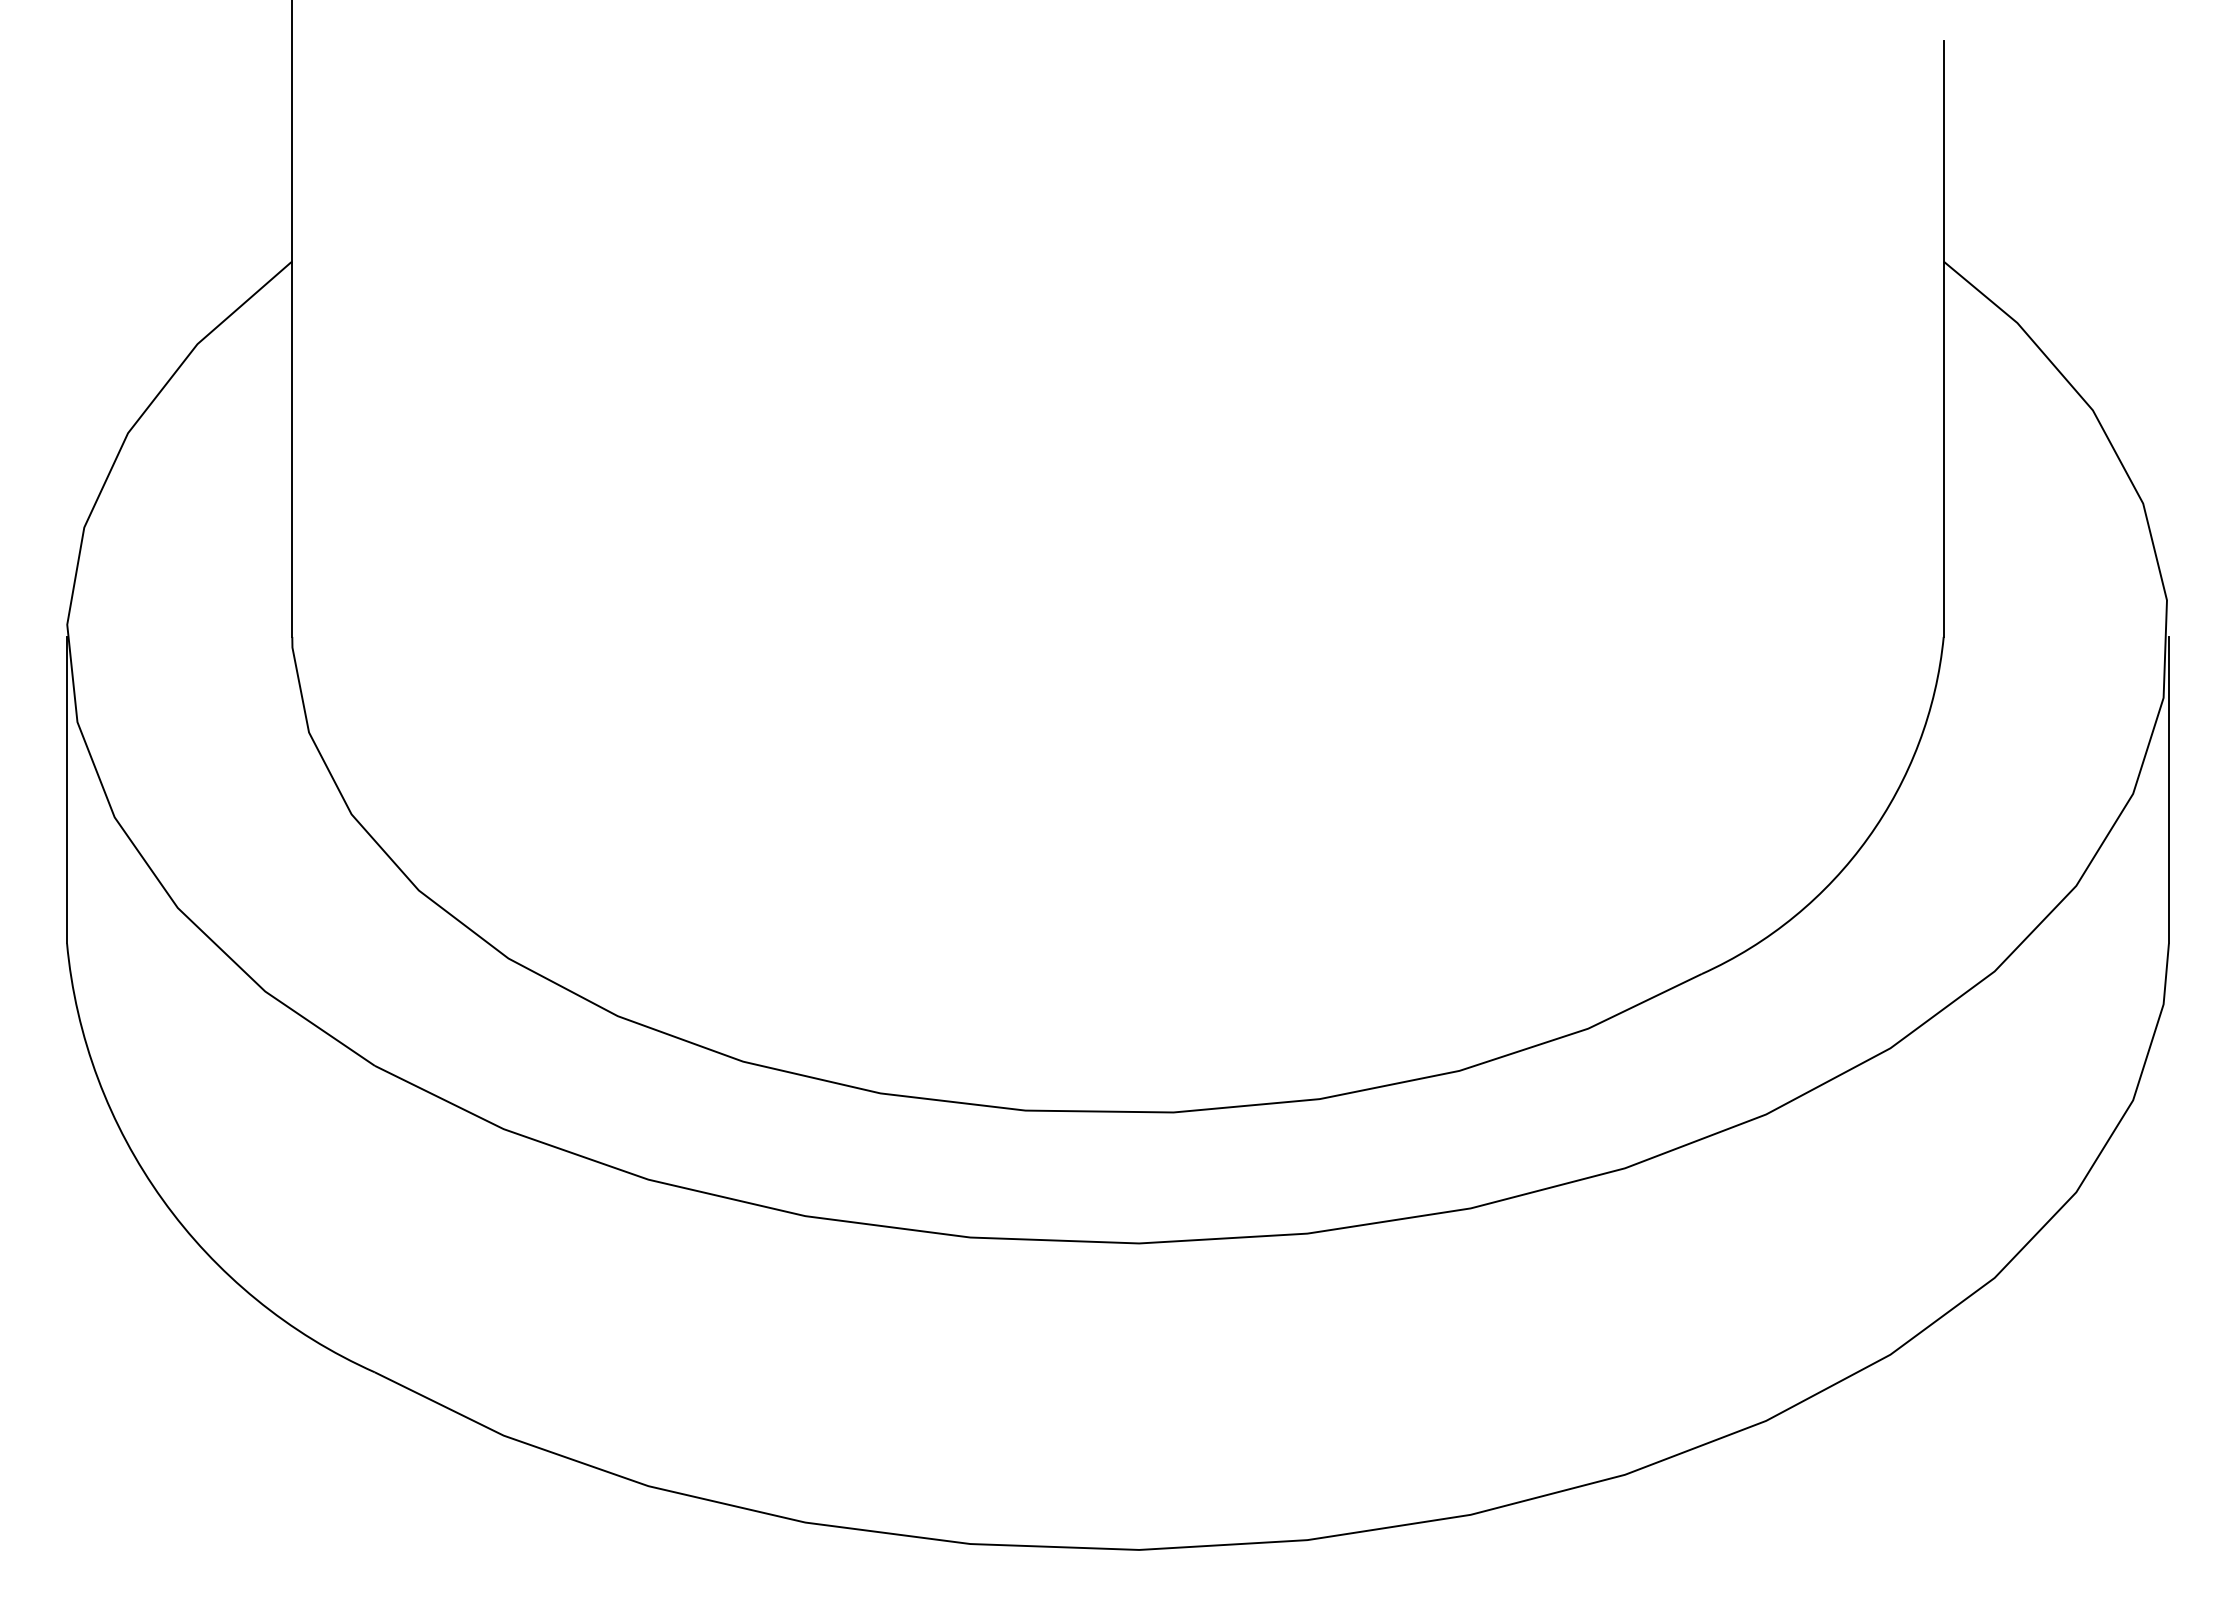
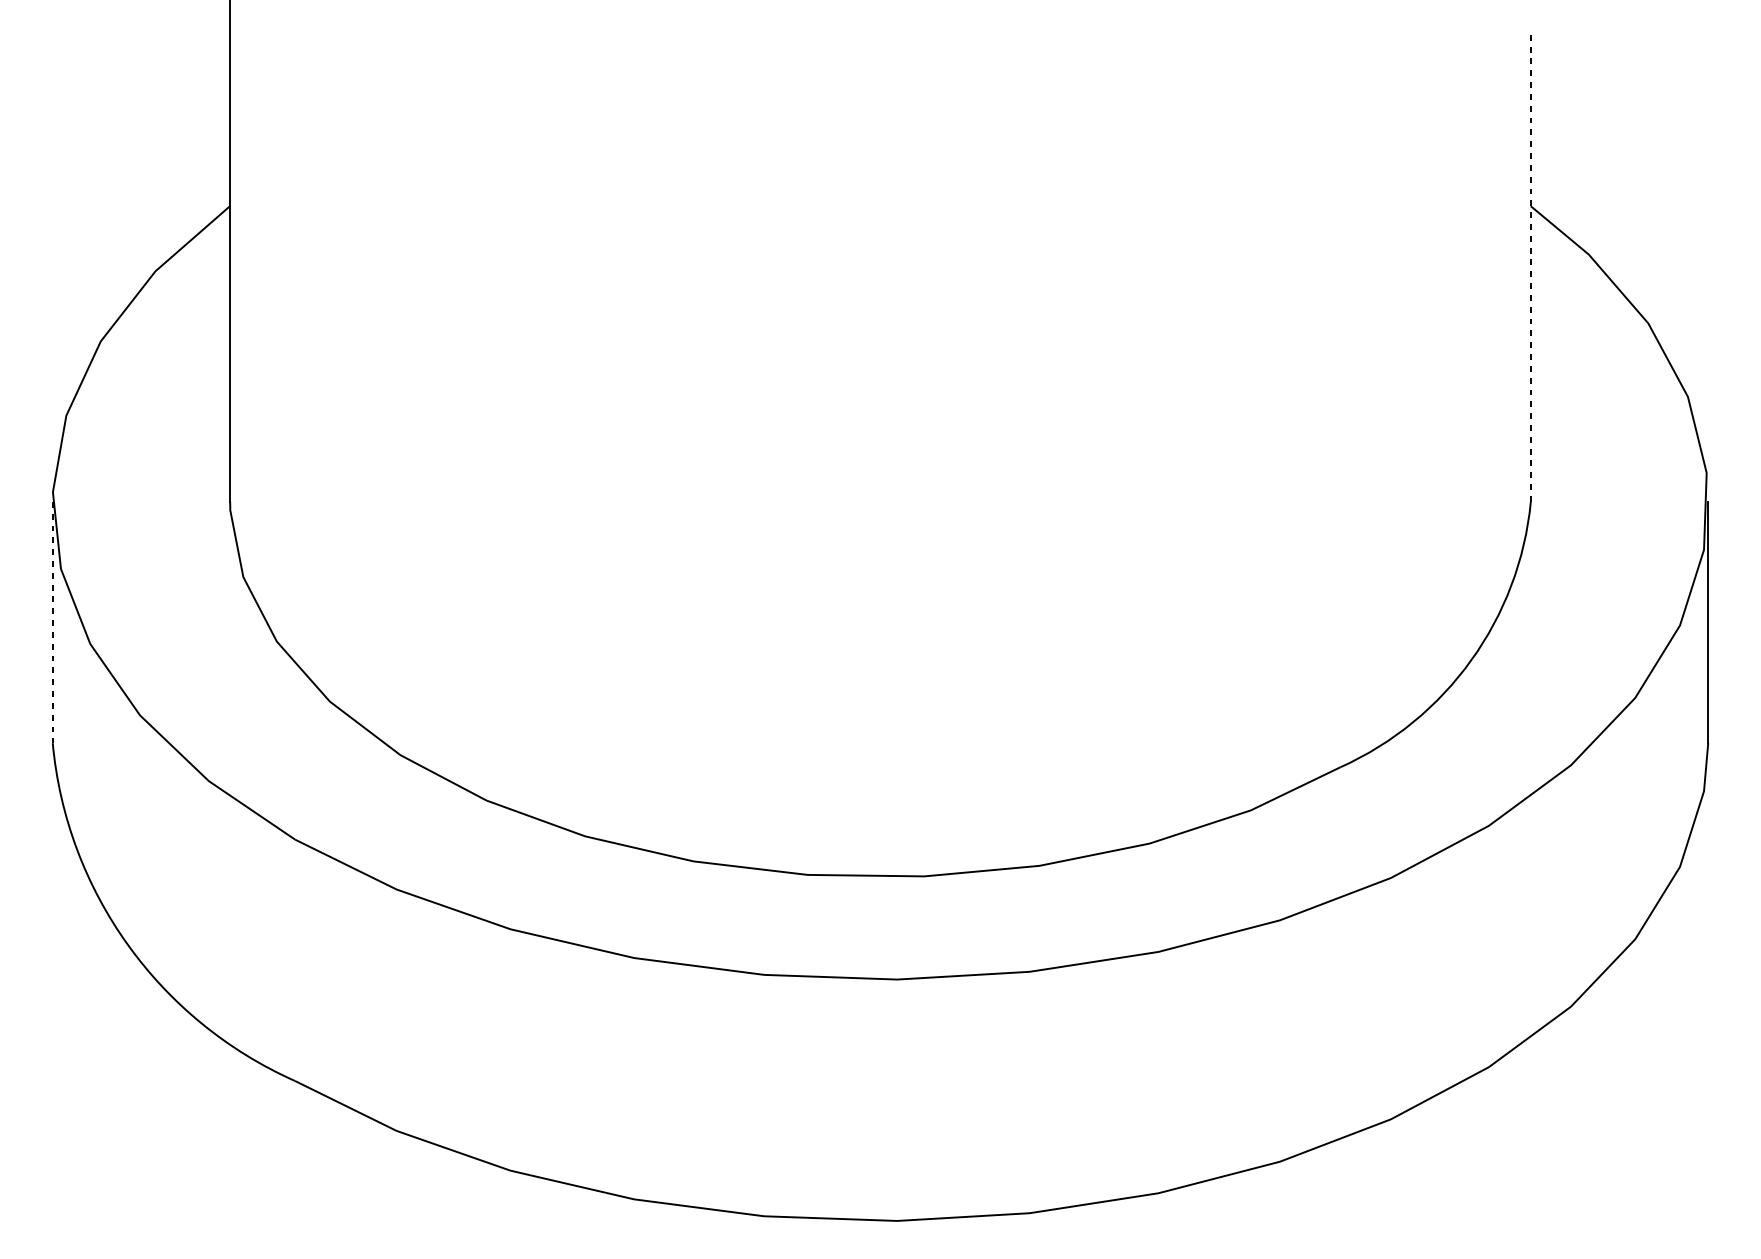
line: (1943, 338) -> (1530, 266), solid -> dashed
line: (67, 790) -> (53, 622), solid -> dashed

